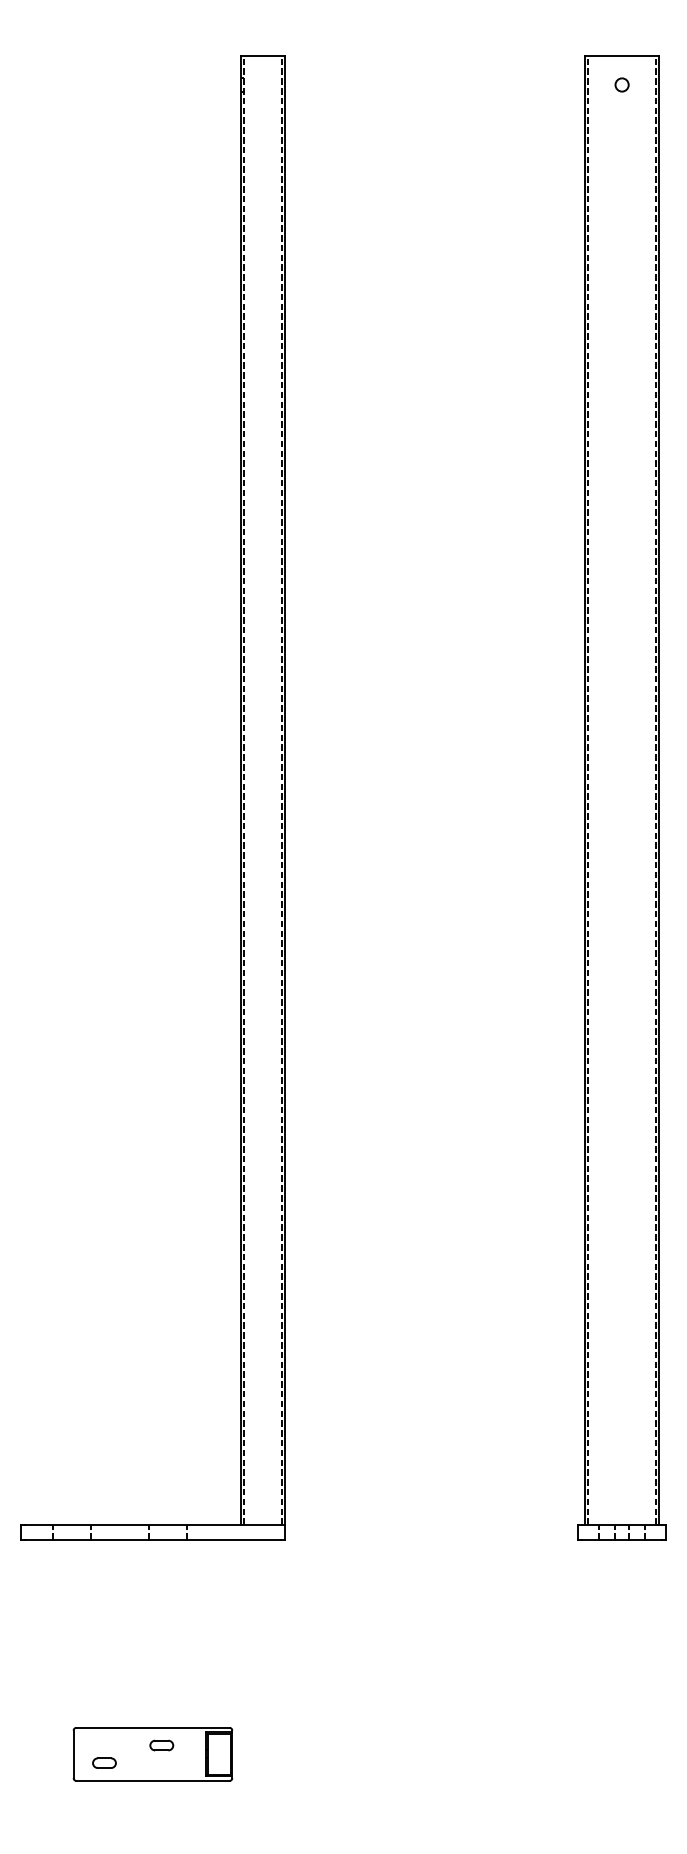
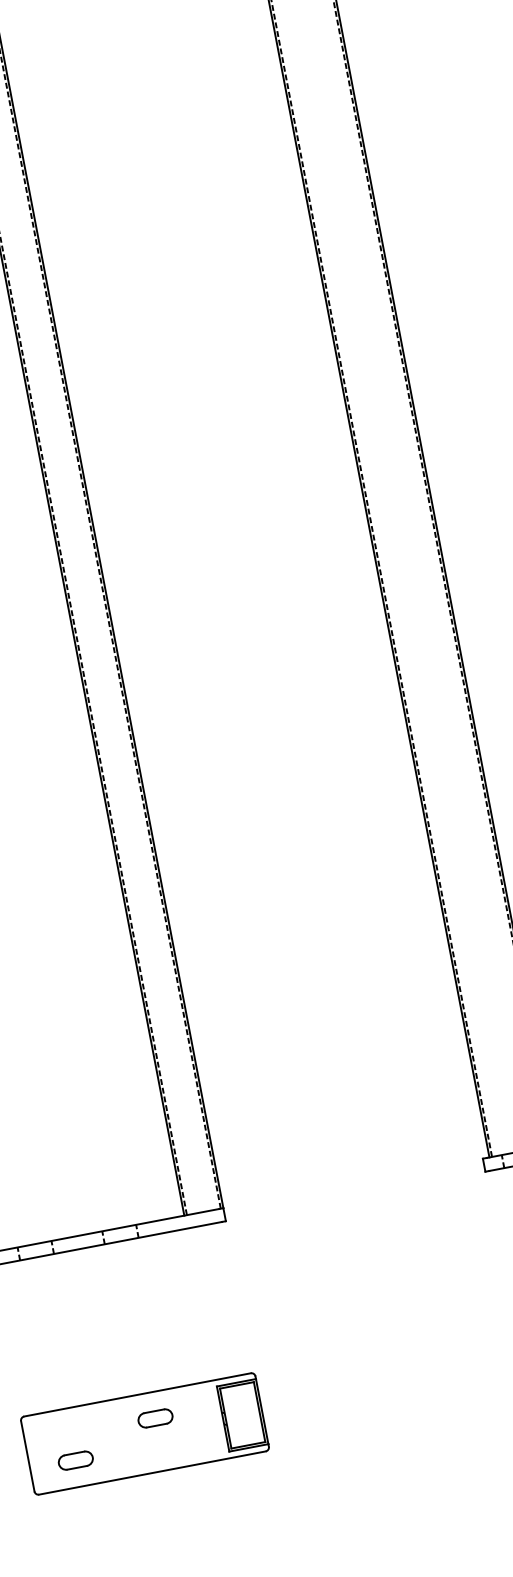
part: (152, 1754) -> (144, 1434), size x1.67

